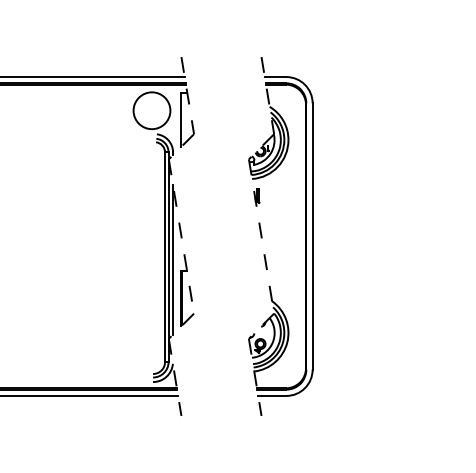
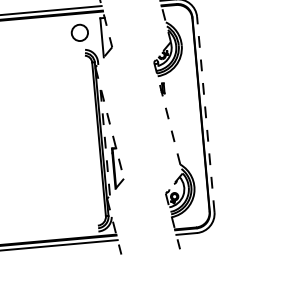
circle: (151, 110) -> (79, 32), size x0.6
line: (312, 236) -> (205, 114), solid -> dashed
line: (173, 260) -> (105, 141), solid -> dashed

